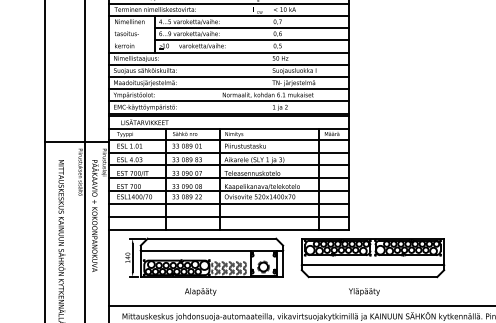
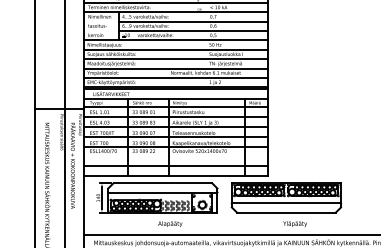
line: (228, 203) -> (175, 156), removed
text: (200, 291) -> (170, 223), moved
text: (364, 291) -> (295, 223), moved

